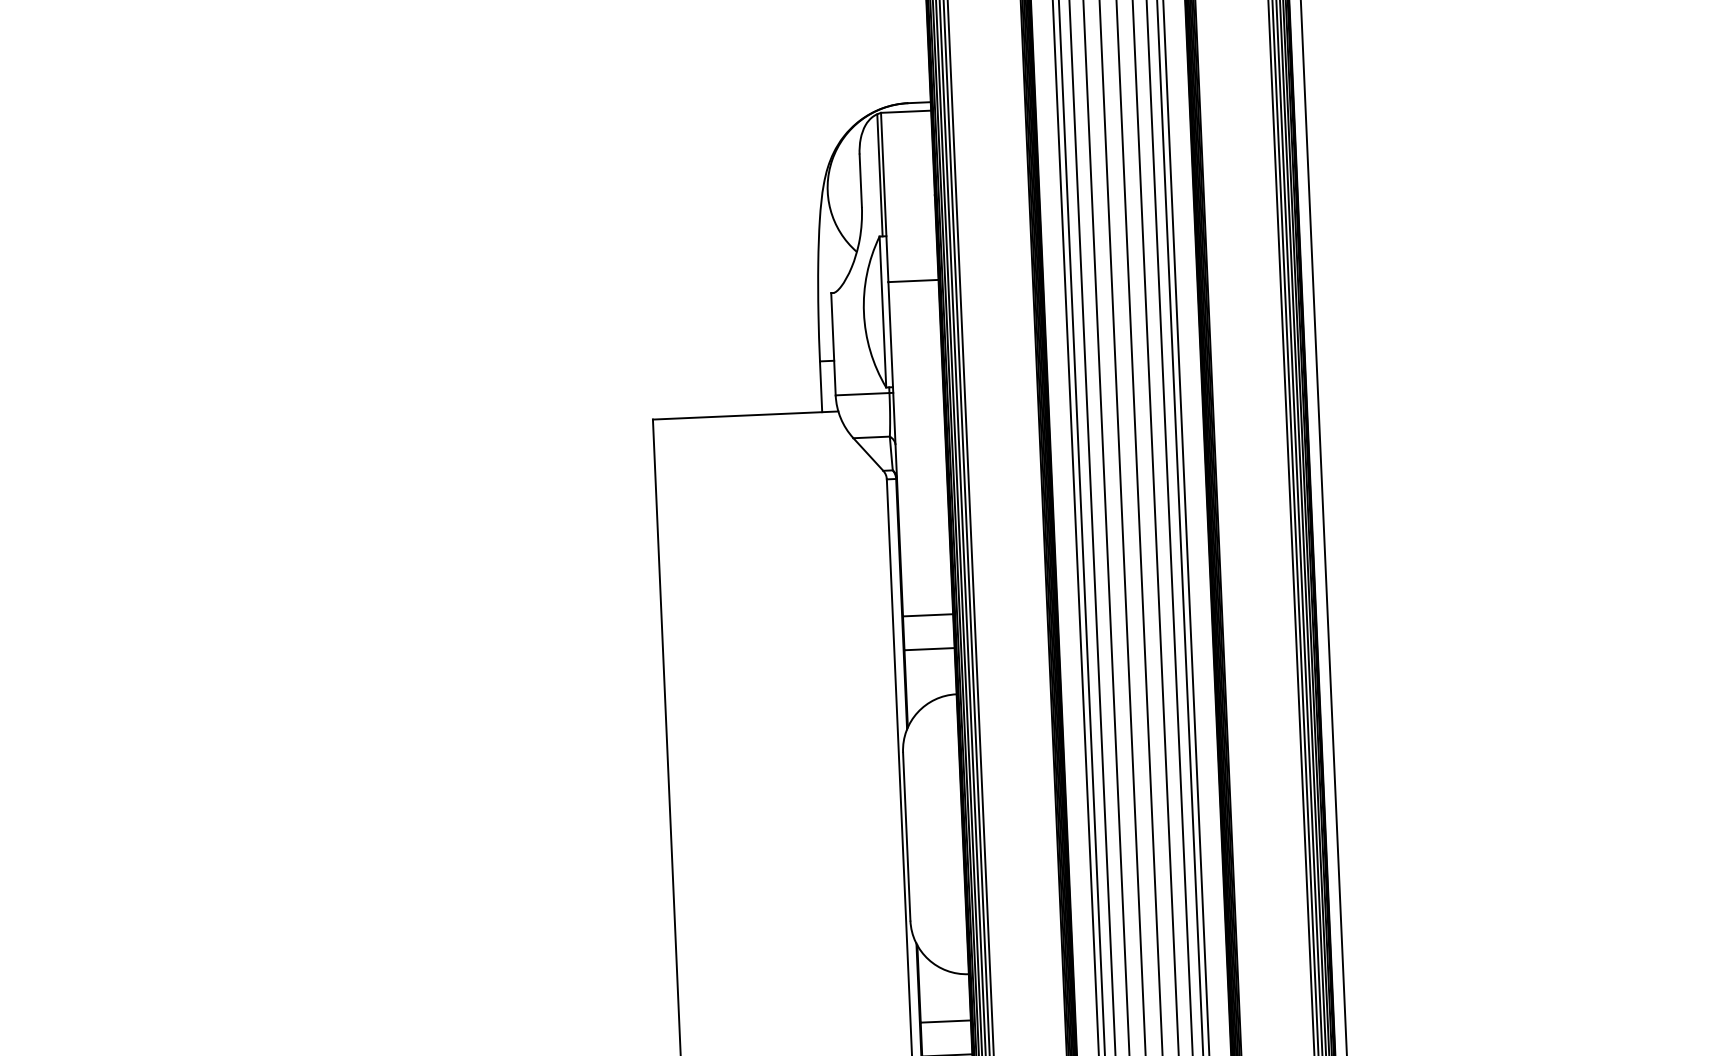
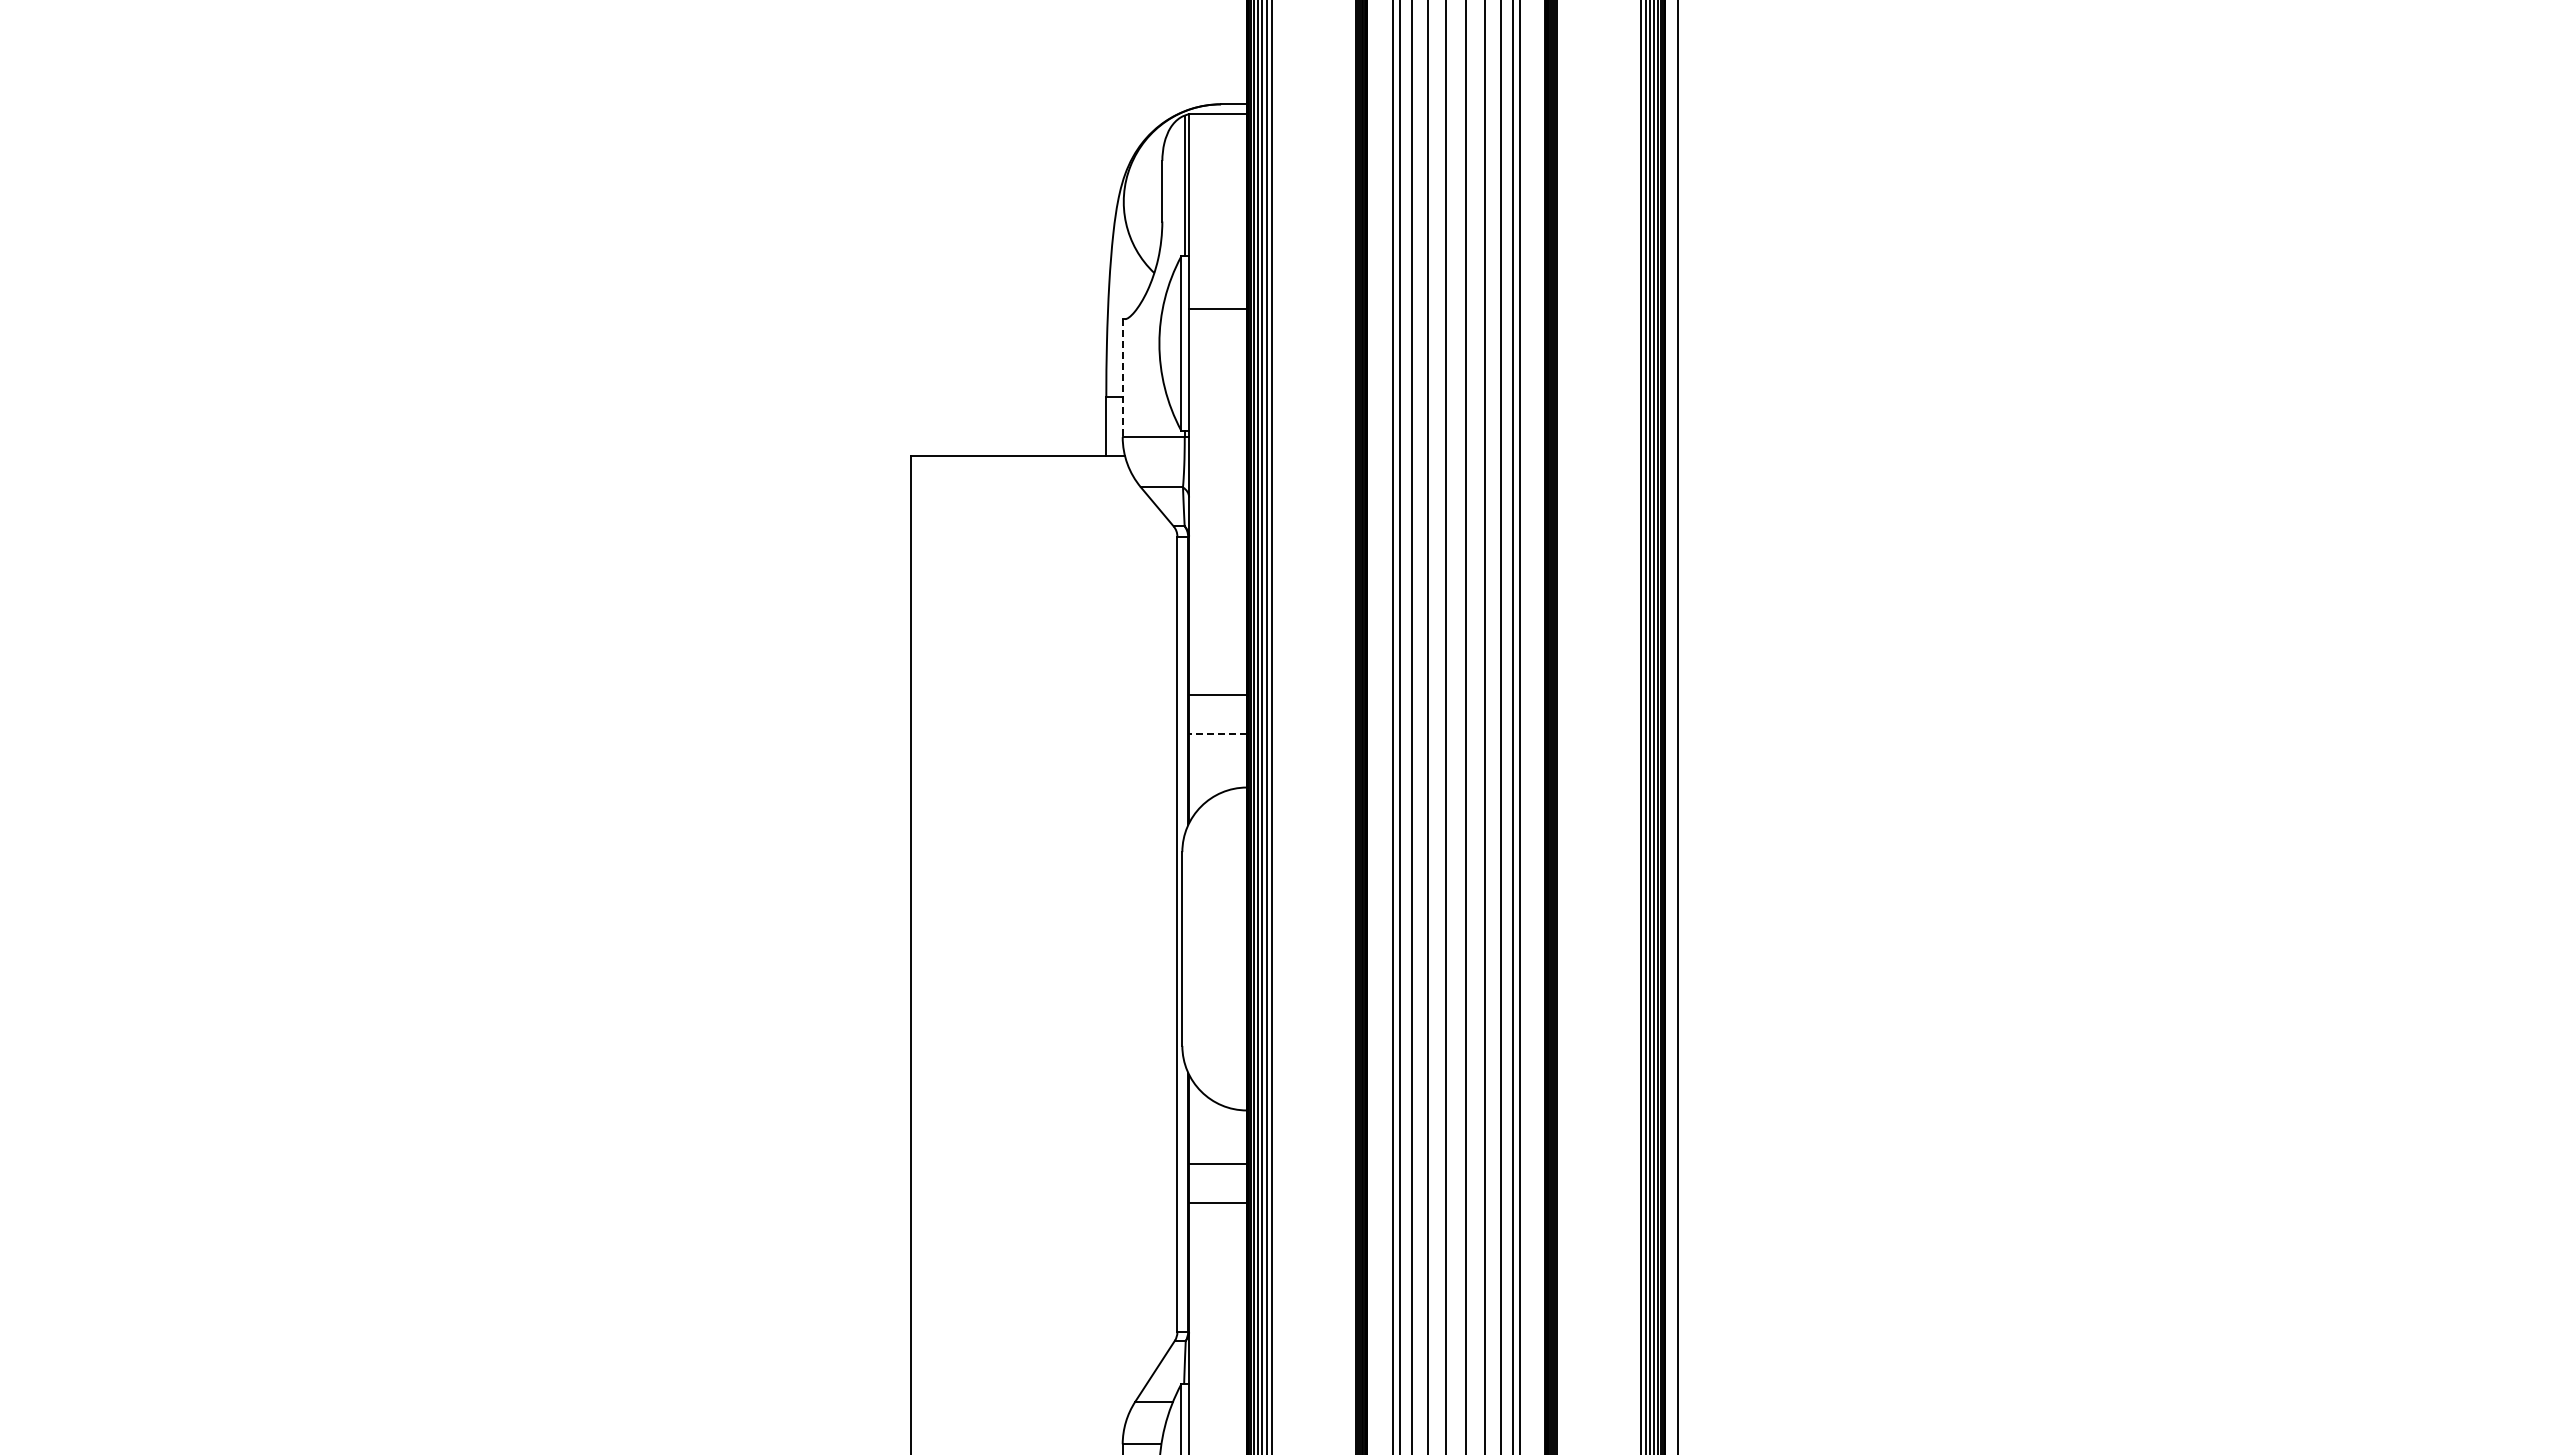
line: (833, 344) -> (1122, 378), solid -> dashed
line: (929, 649) -> (1218, 734), solid -> dashed

